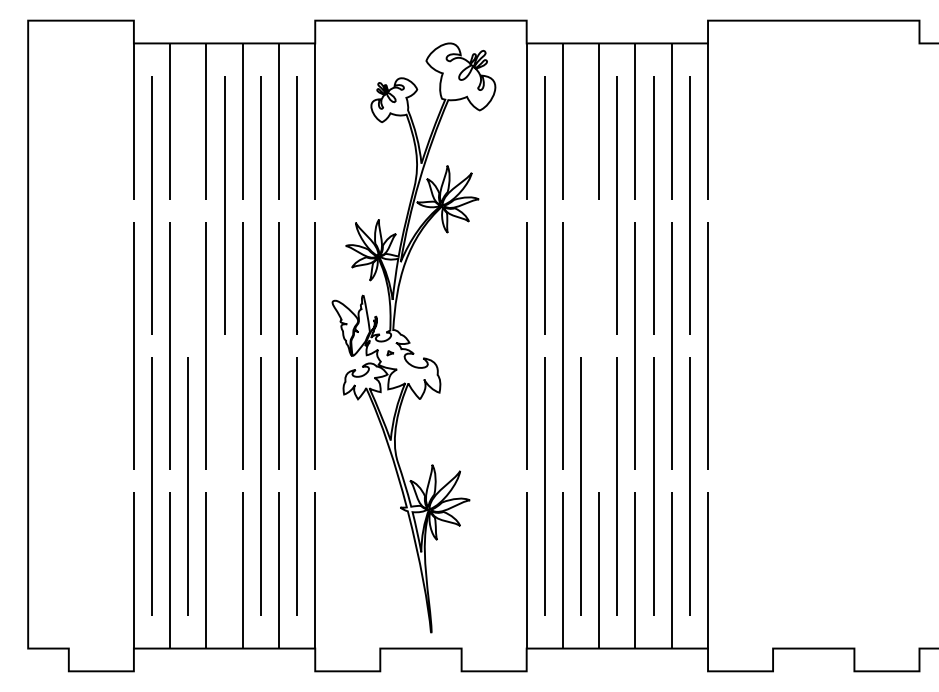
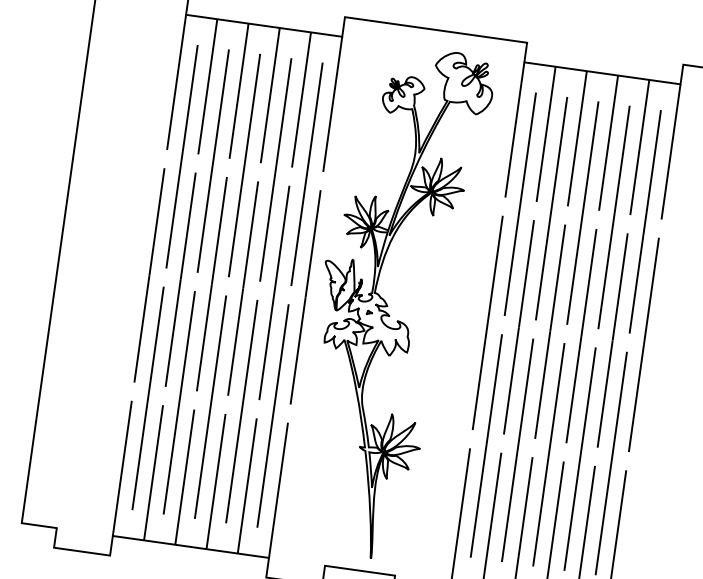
line: (187, 205) -> (212, 160), added
line: (580, 205) -> (551, 208), added
line: (598, 345) -> (549, 331), added
line: (224, 486) -> (210, 407), added

